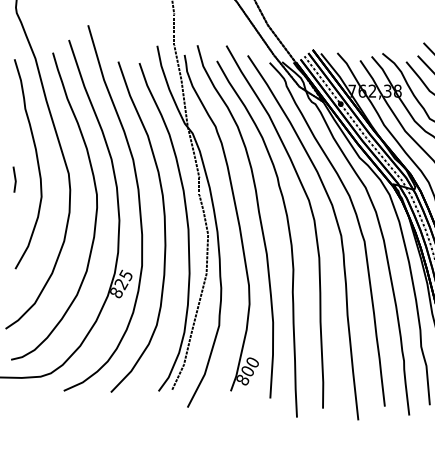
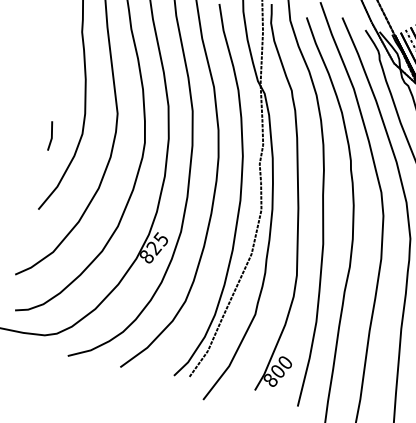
line: (14, 179) -> (50, 135), moved

